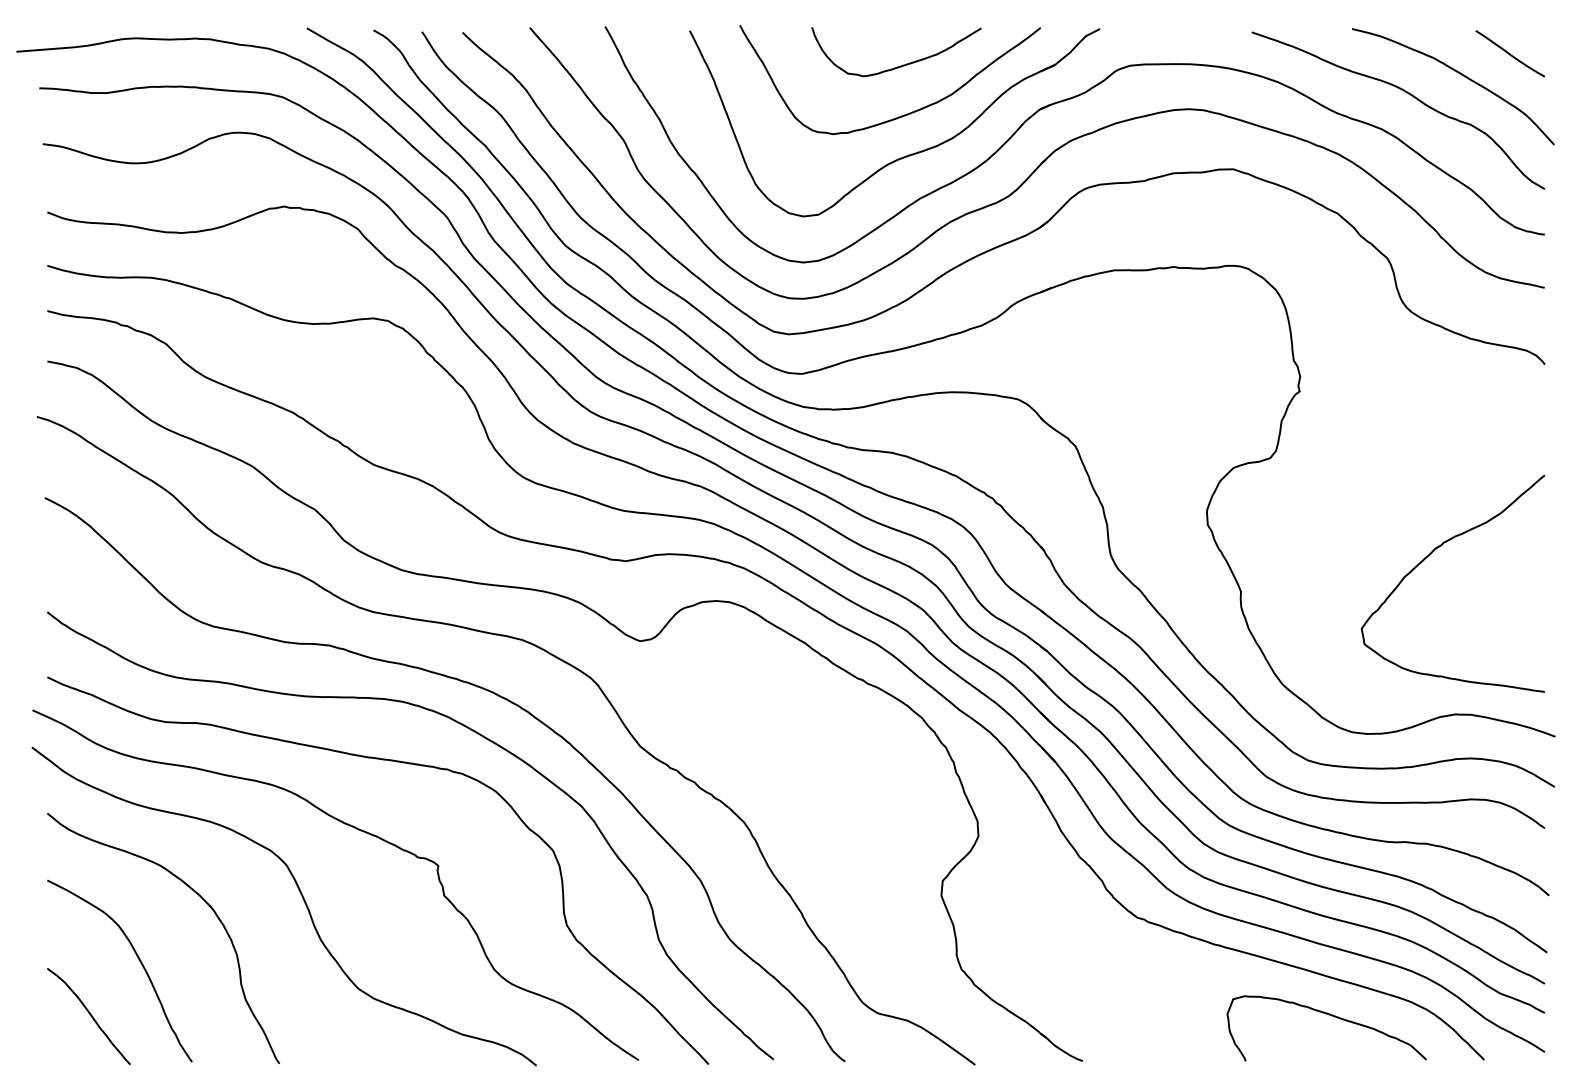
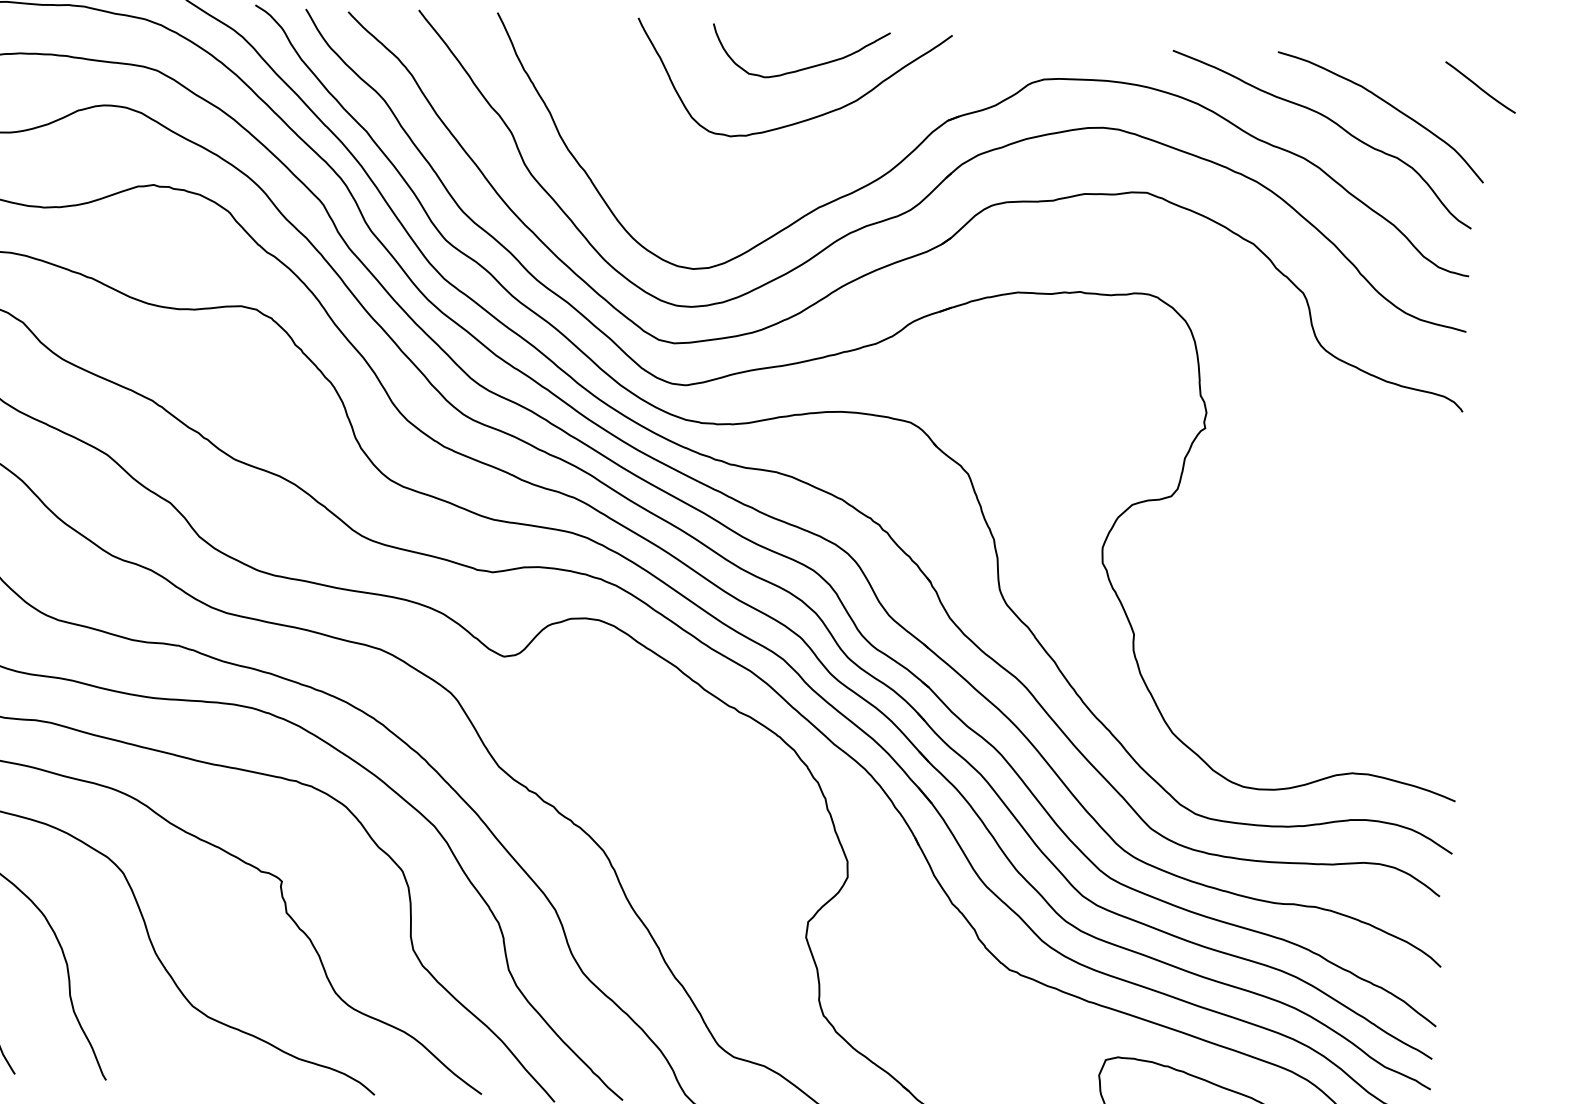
curve: (1509, 53) -> (1479, 87), moved
part: (908, 154) -> (808, 161), removed
curve: (1429, 556) -> (1332, 607), removed

